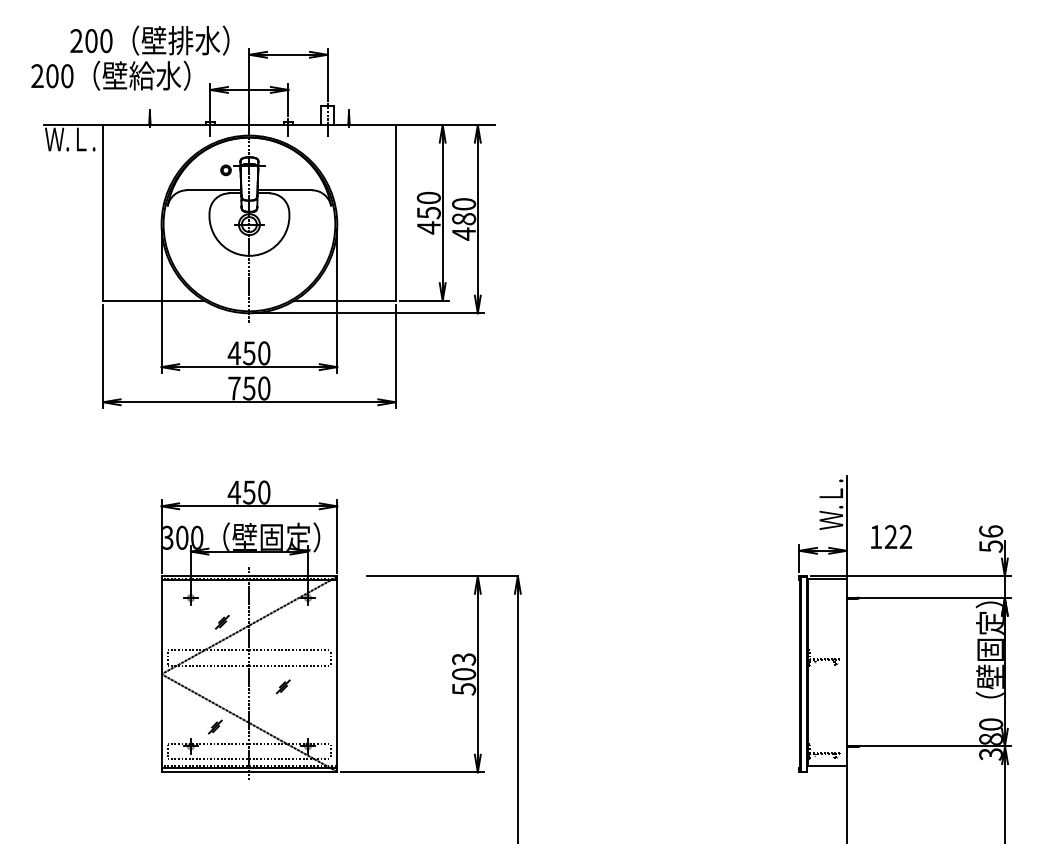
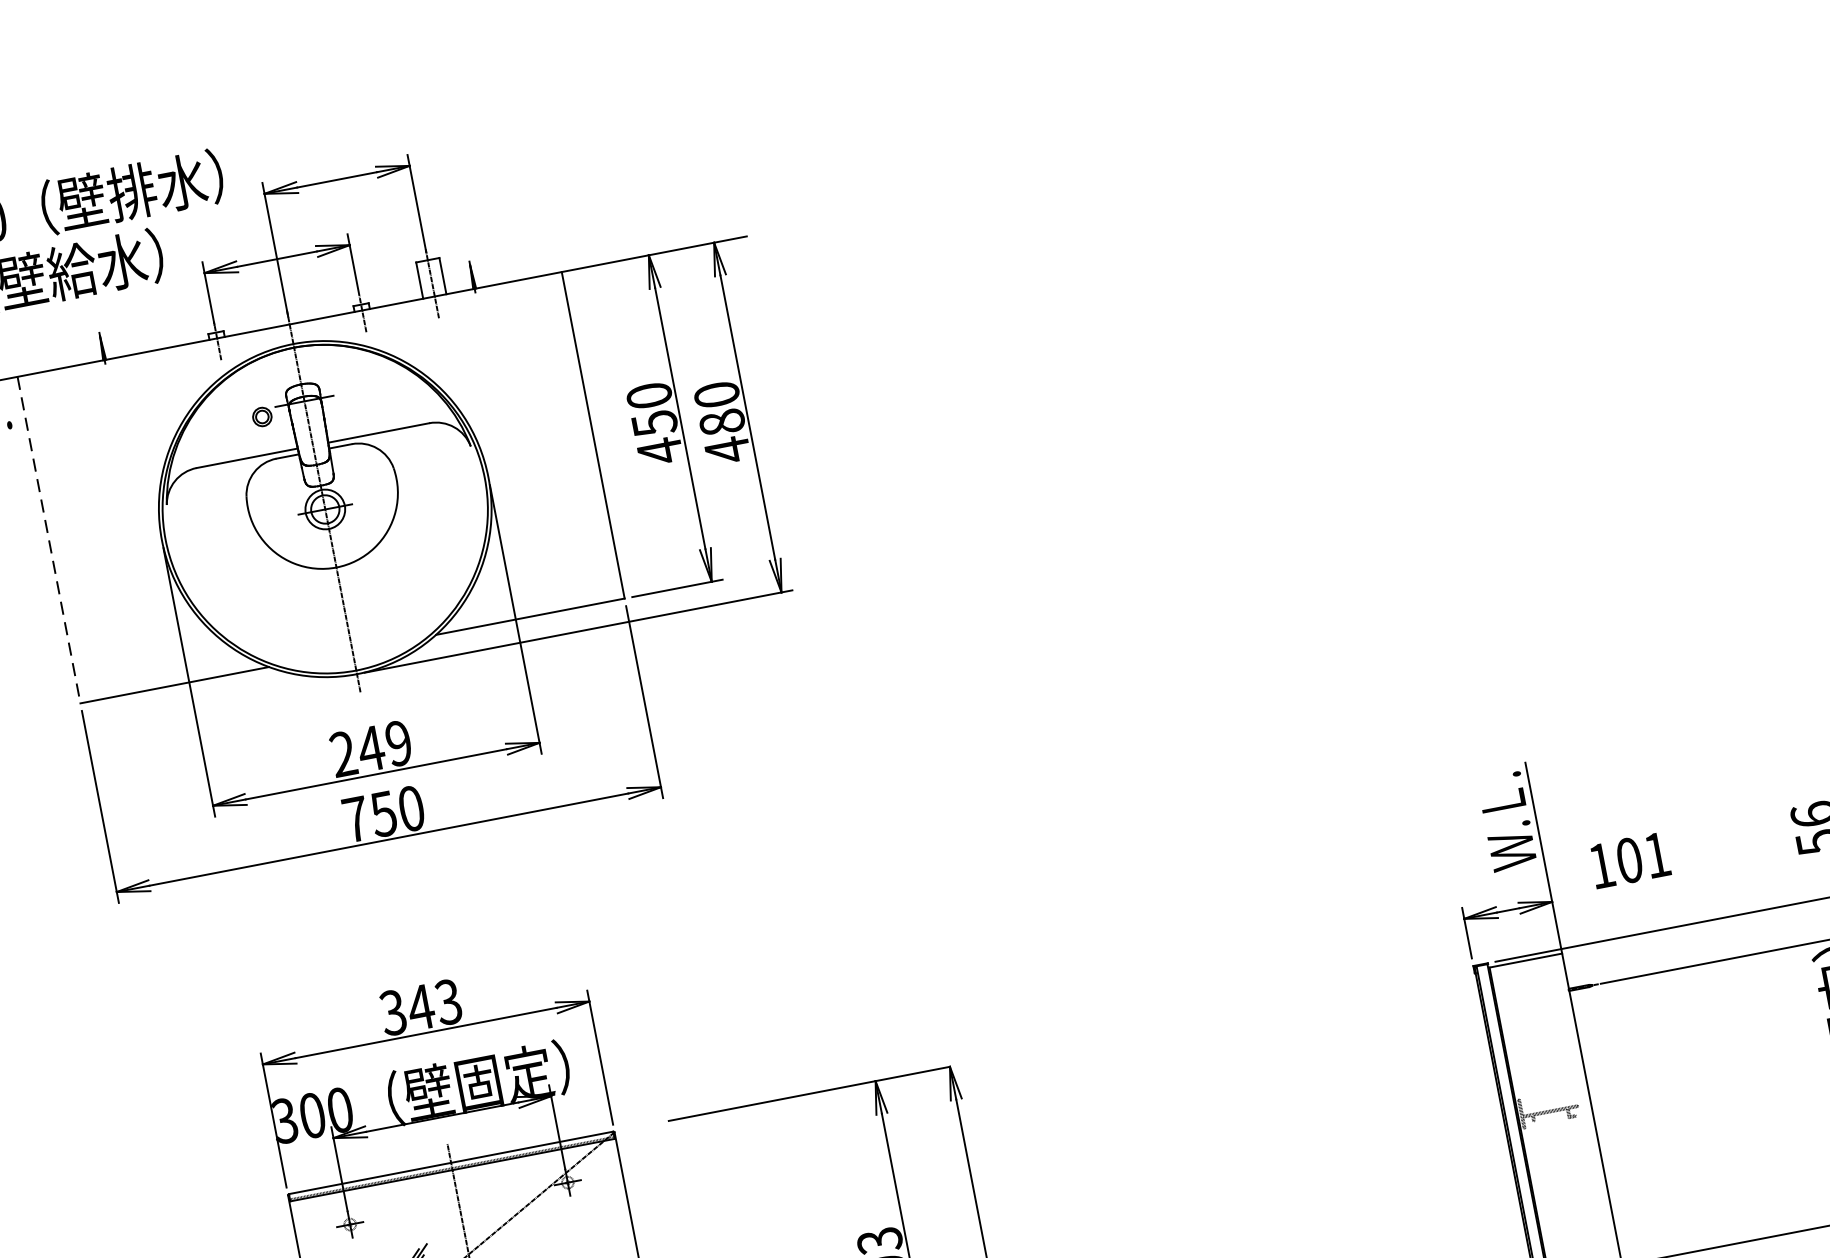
line: (103, 212) -> (49, 539), solid -> dashed
text: (248, 353) -> (369, 749), 450 -> 249
text: (248, 492) -> (419, 1007), 450 -> 343
text: (898, 537) -> (1643, 858), 122 -> 101

